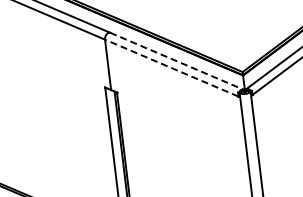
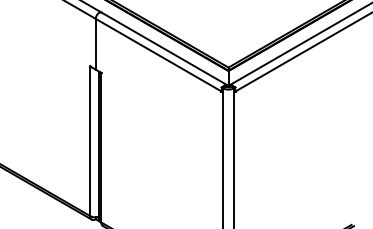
line: (176, 60) -> (164, 48), dashed -> solid
line: (171, 67) -> (158, 54), dashed -> solid

